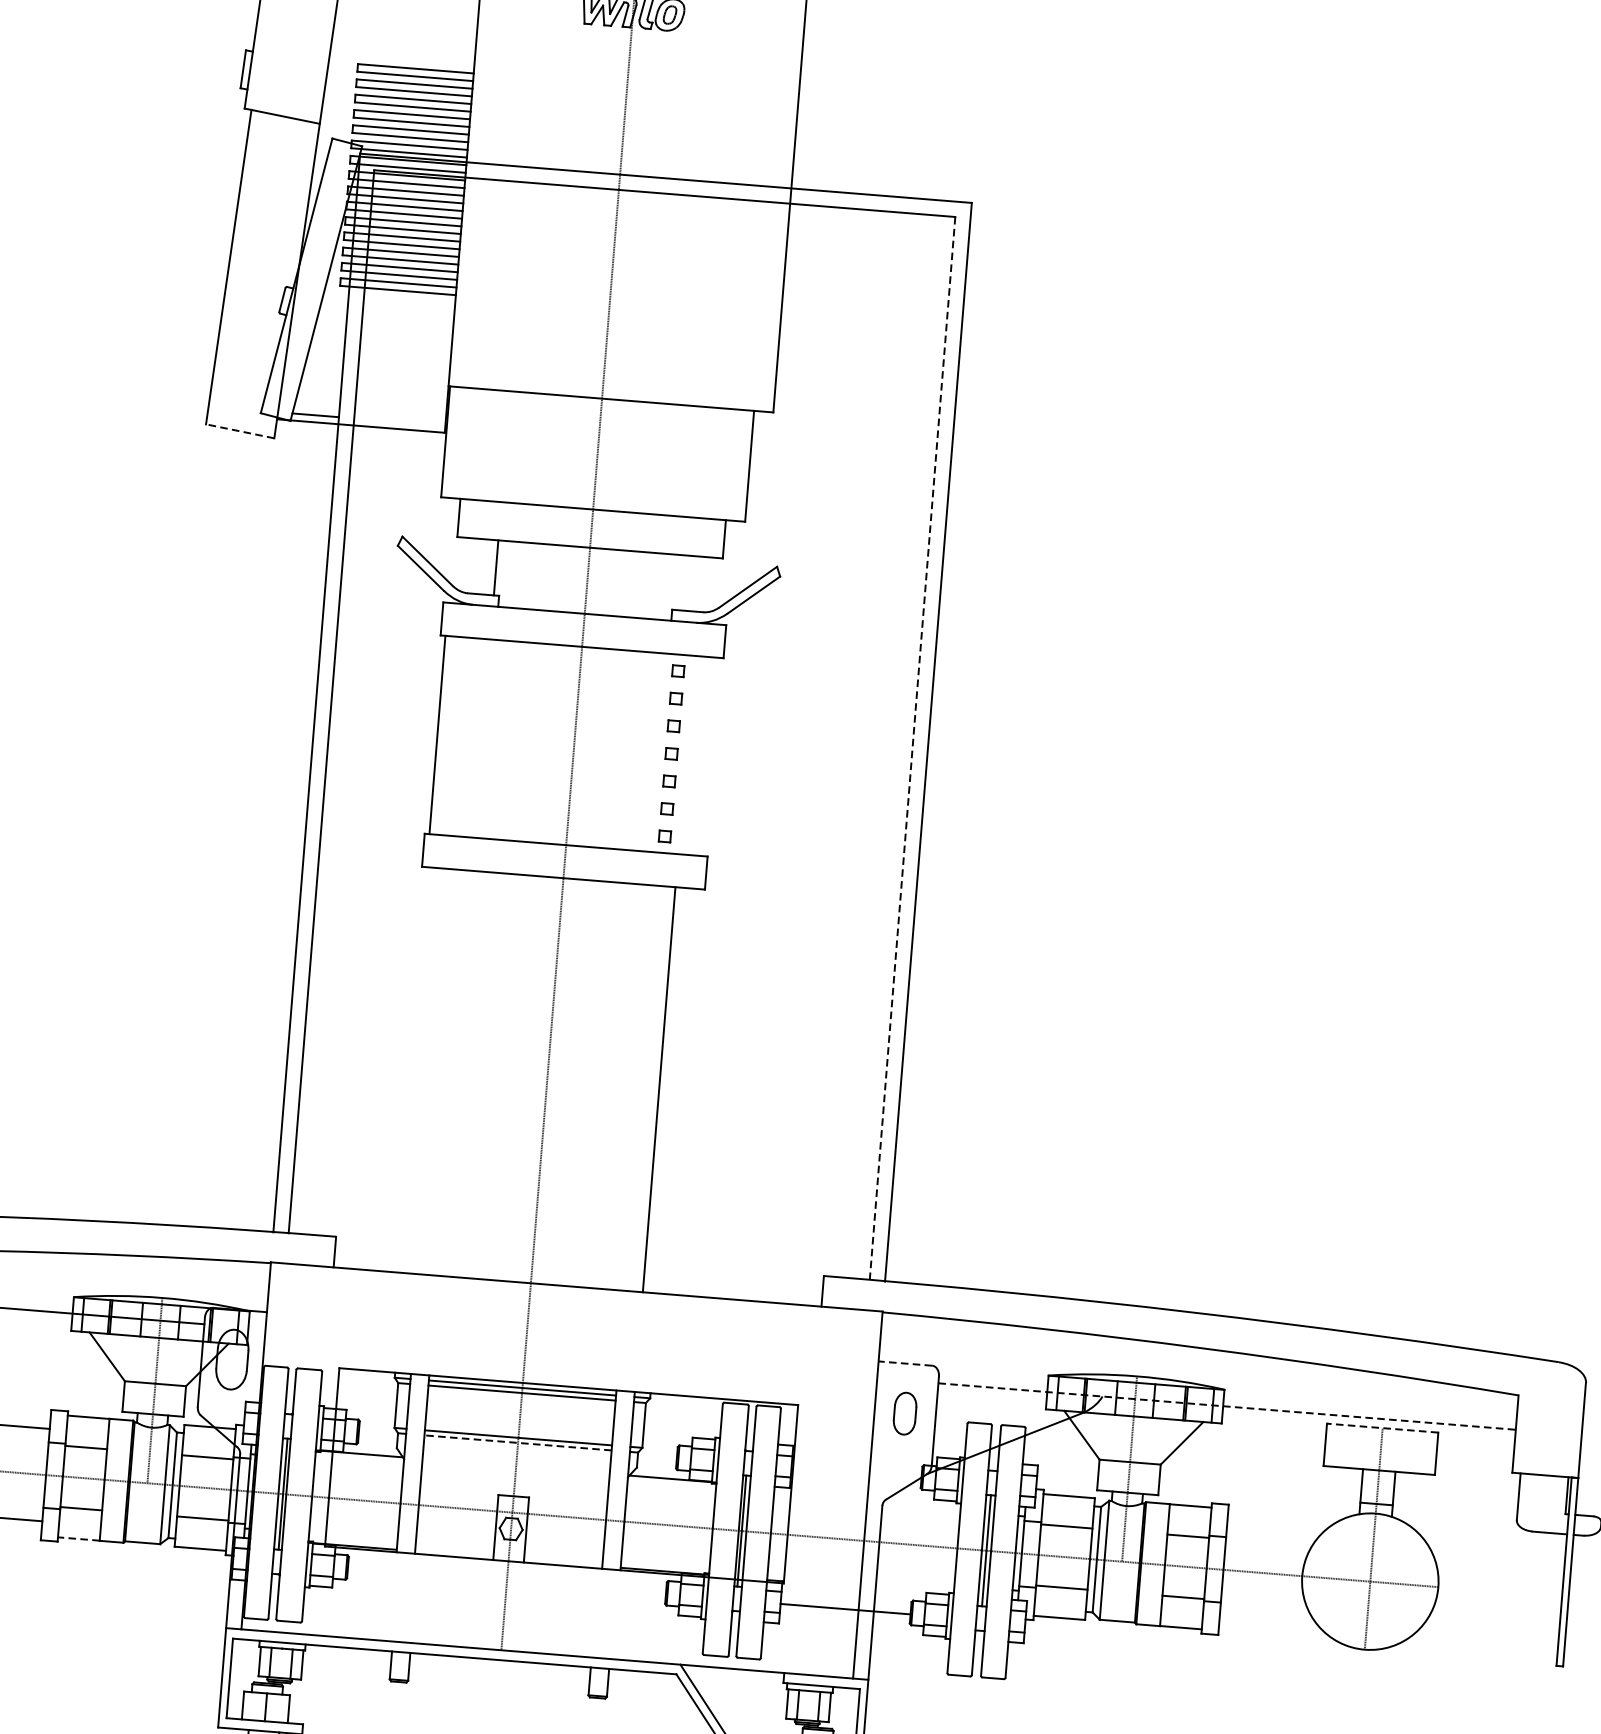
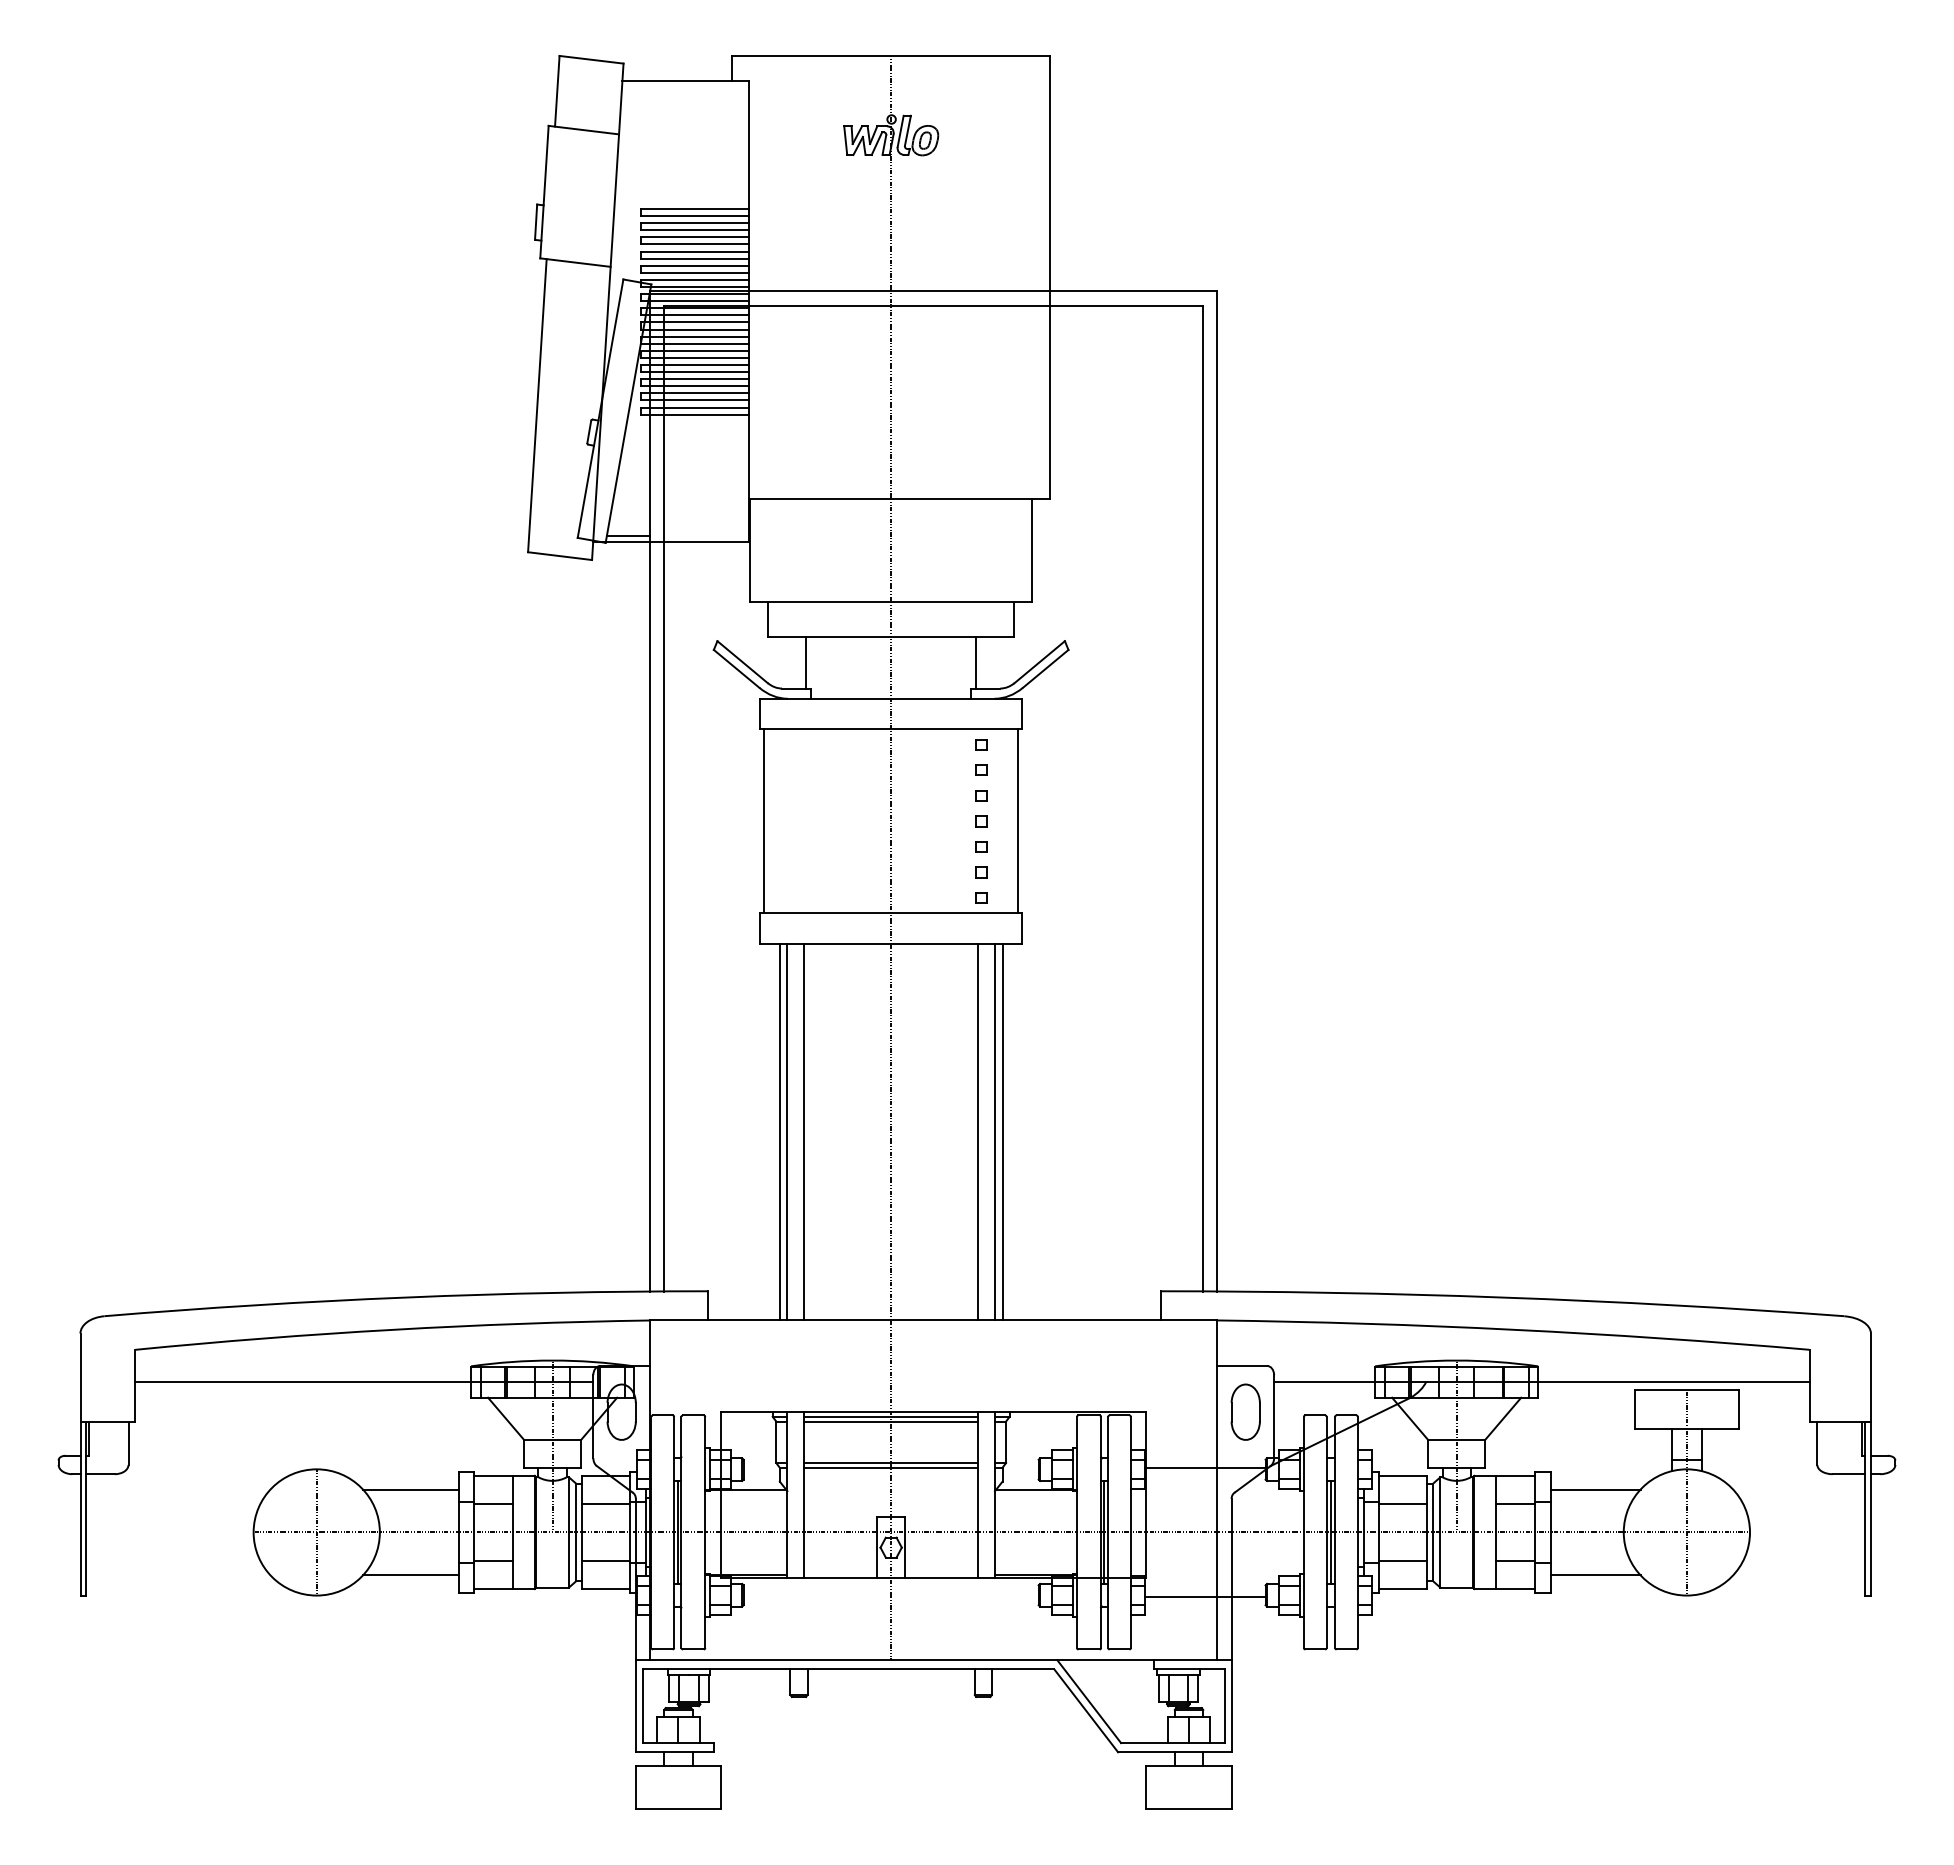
line: (239, 431) -> (559, 556), dashed -> solid
line: (679, 582) -> (976, 662), added
line: (912, 749) -> (1203, 799), dashed -> solid
line: (710, 757) -> (1017, 821), added
line: (426, 1070) -> (779, 1131), added
line: (435, 1071) -> (787, 1131), added
line: (453, 1072) -> (804, 1131), added
line: (640, 1087) -> (977, 1131), added
line: (667, 1090) -> (1002, 1131), added
line: (905, 1363) -> (1242, 1365), dashed -> solid
line: (1226, 1406) -> (1541, 1381), dashed -> solid
part: (904, 1412) -> (1245, 1411), size x1.43
line: (1382, 1428) -> (1686, 1390), dashed -> solid
line: (518, 1442) -> (891, 1467), dashed -> solid
line: (856, 1470) -> (1205, 1468), added
line: (1275, 1527) -> (1595, 1489), added
line: (78, 1538) -> (493, 1588), dashed -> solid
line: (1268, 1620) -> (1595, 1575), added

